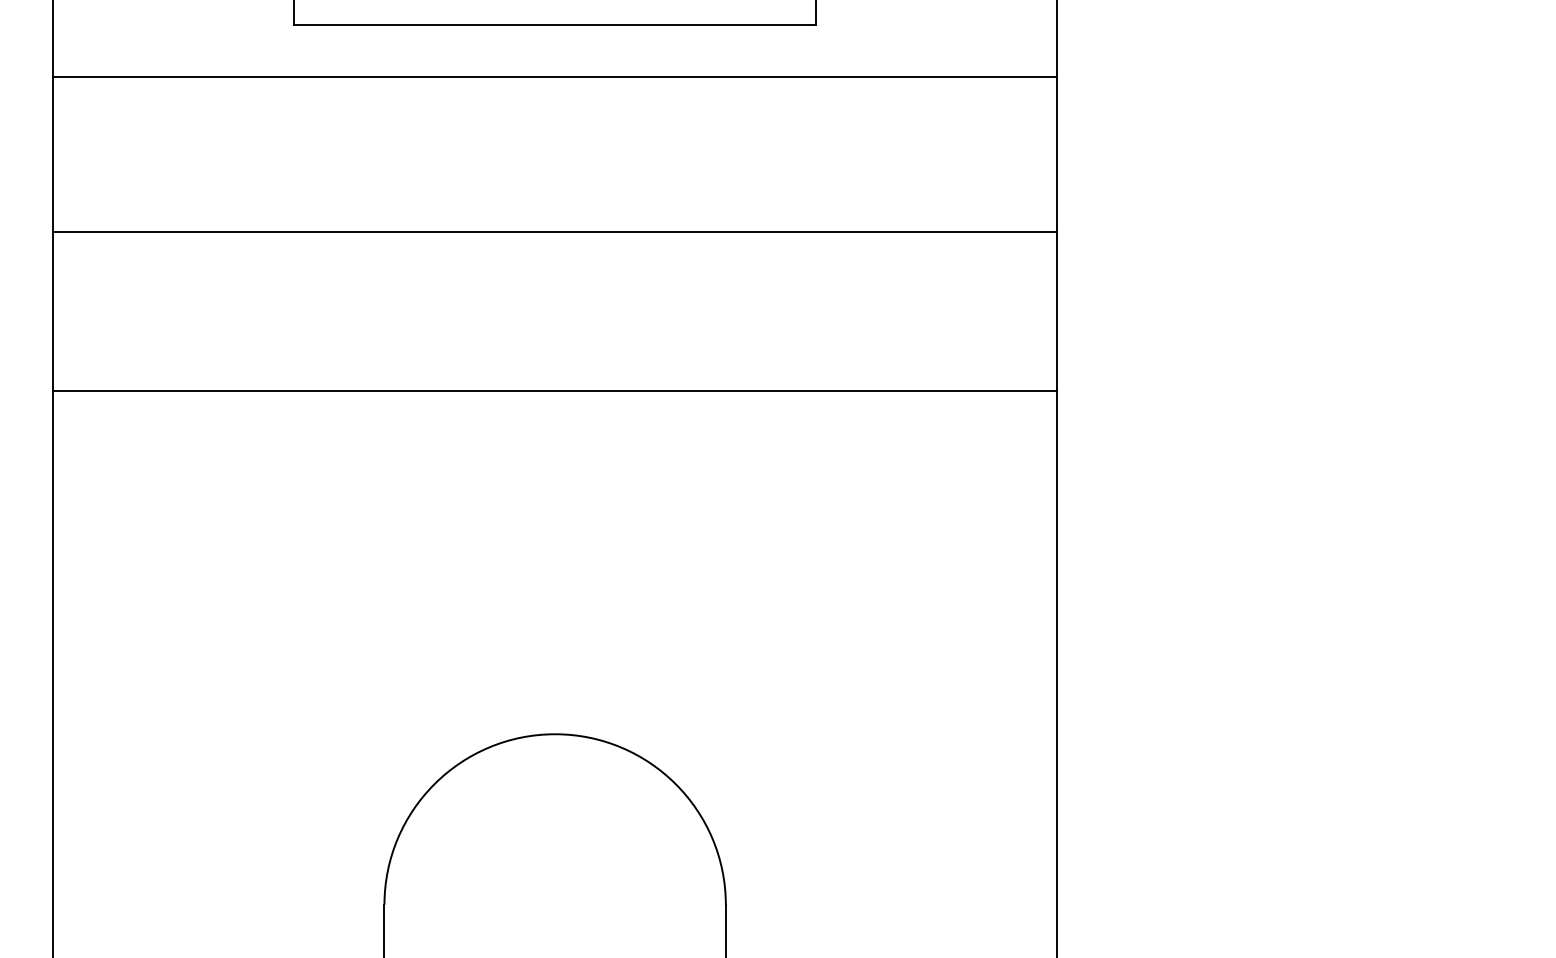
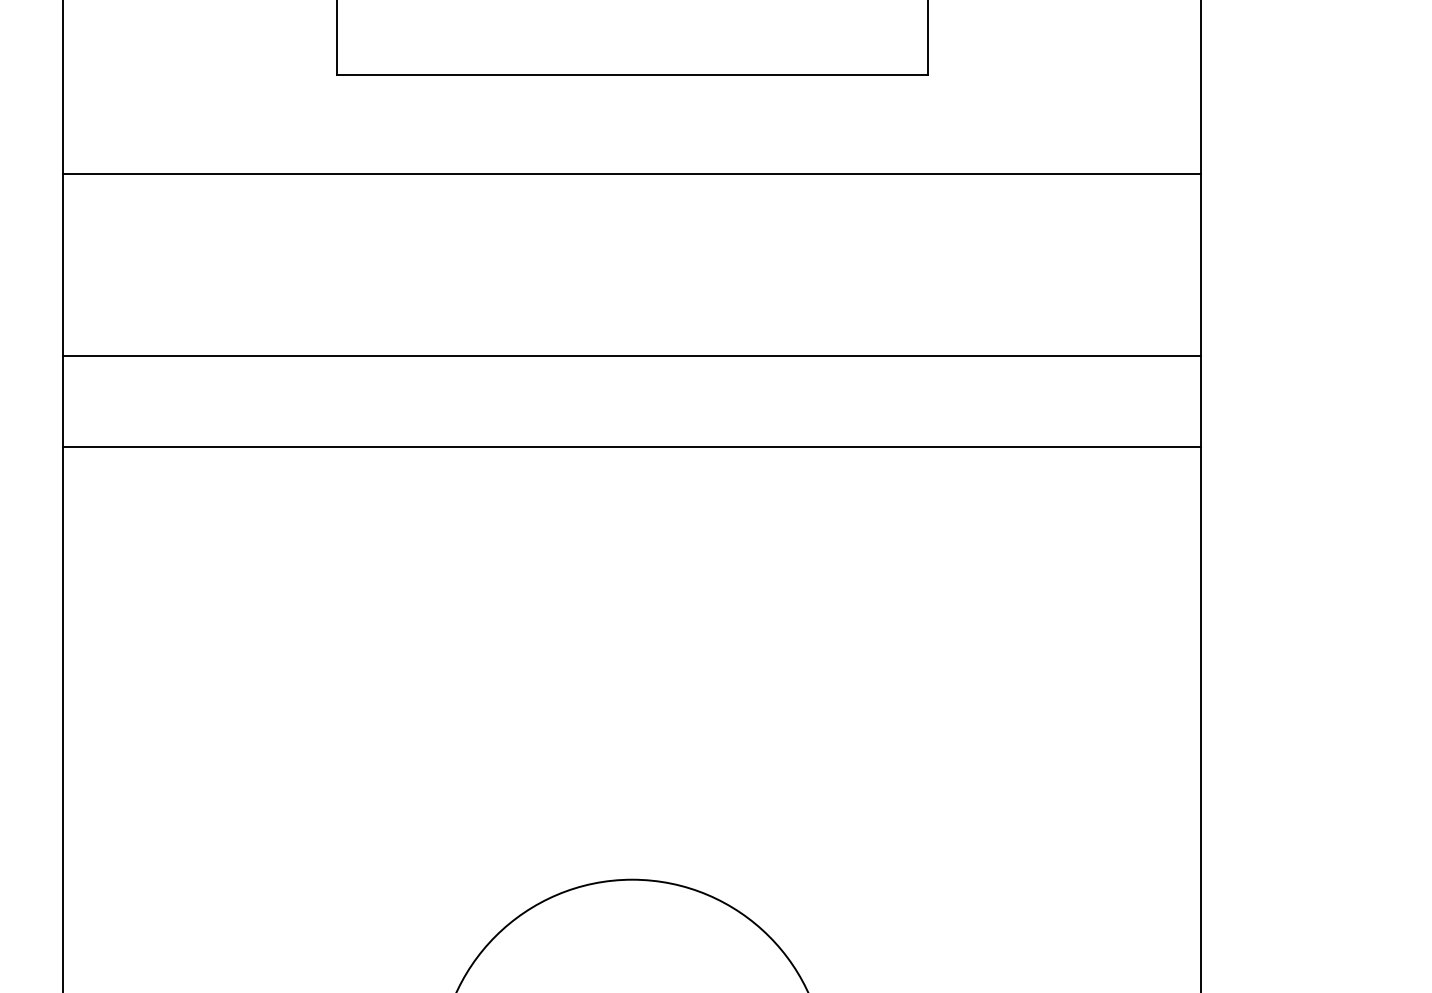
line: (555, 76) -> (632, 174), moved
line: (555, 232) -> (632, 356), moved
line: (555, 390) -> (632, 447), moved

